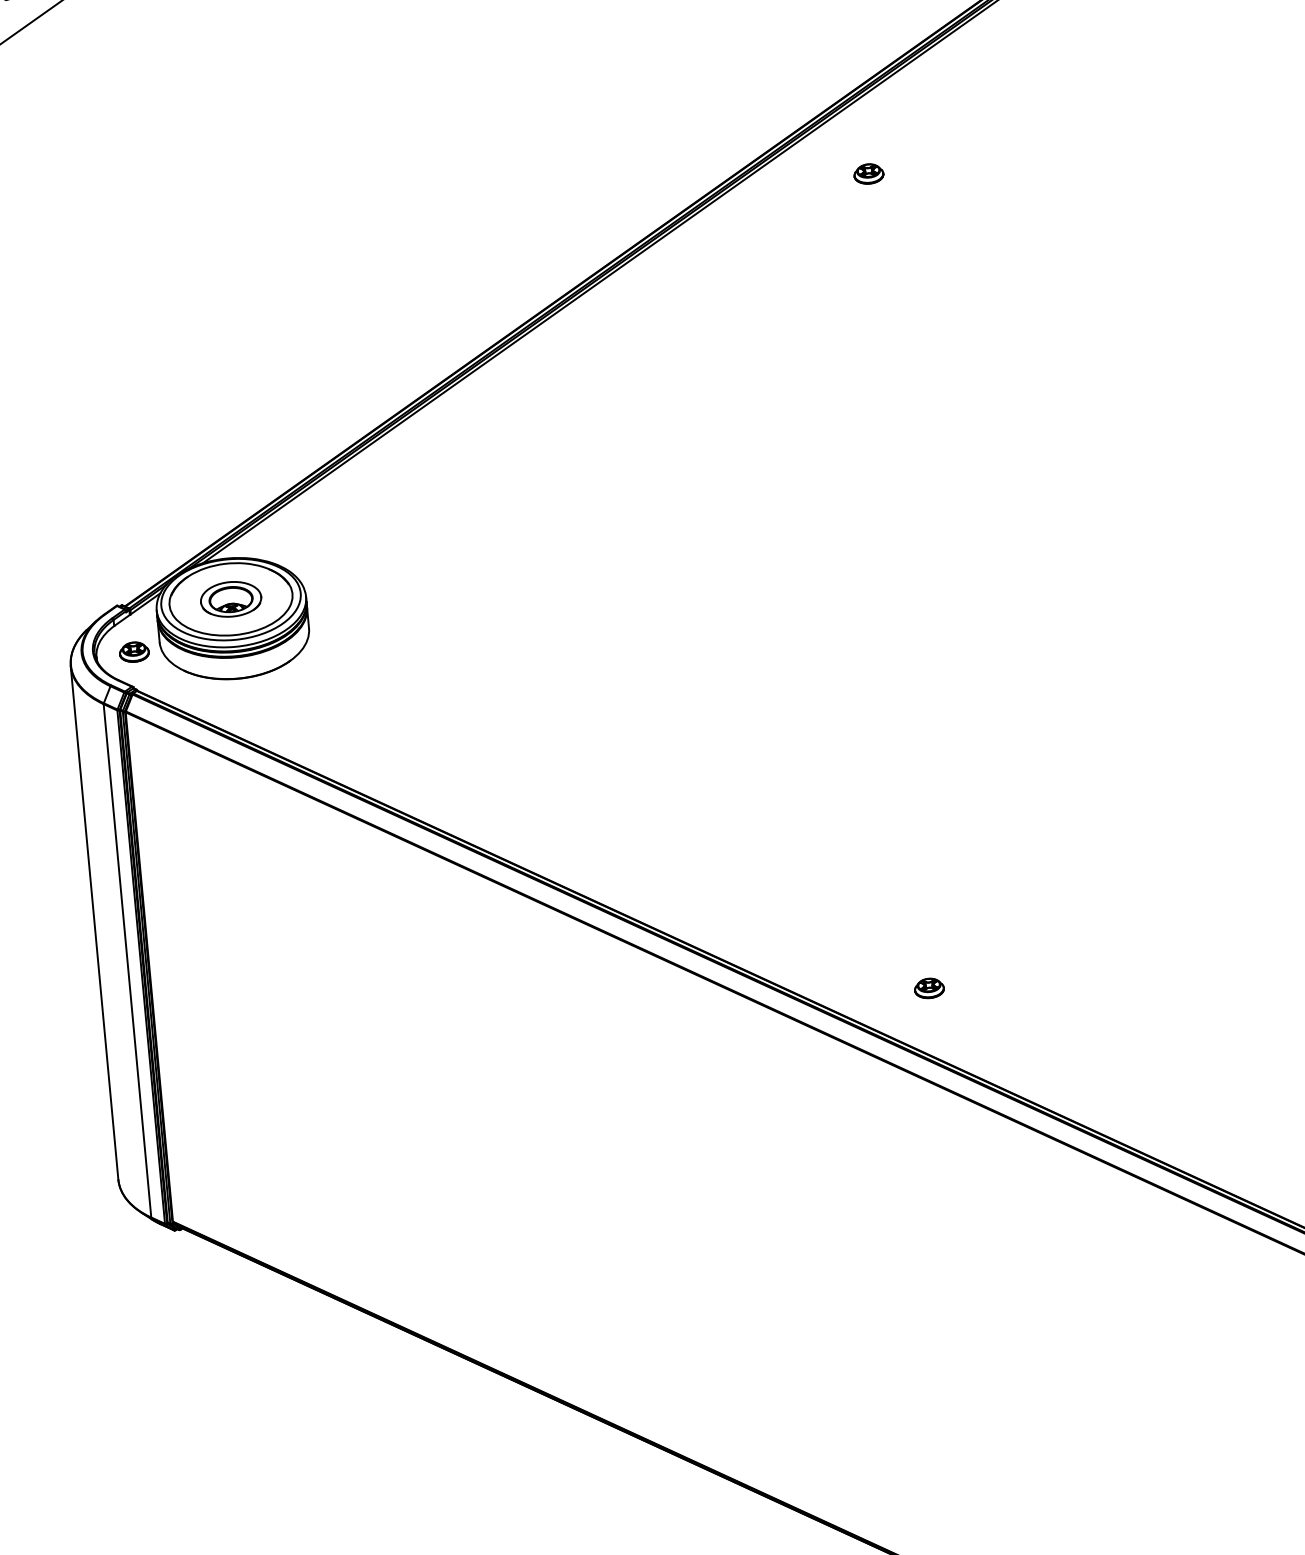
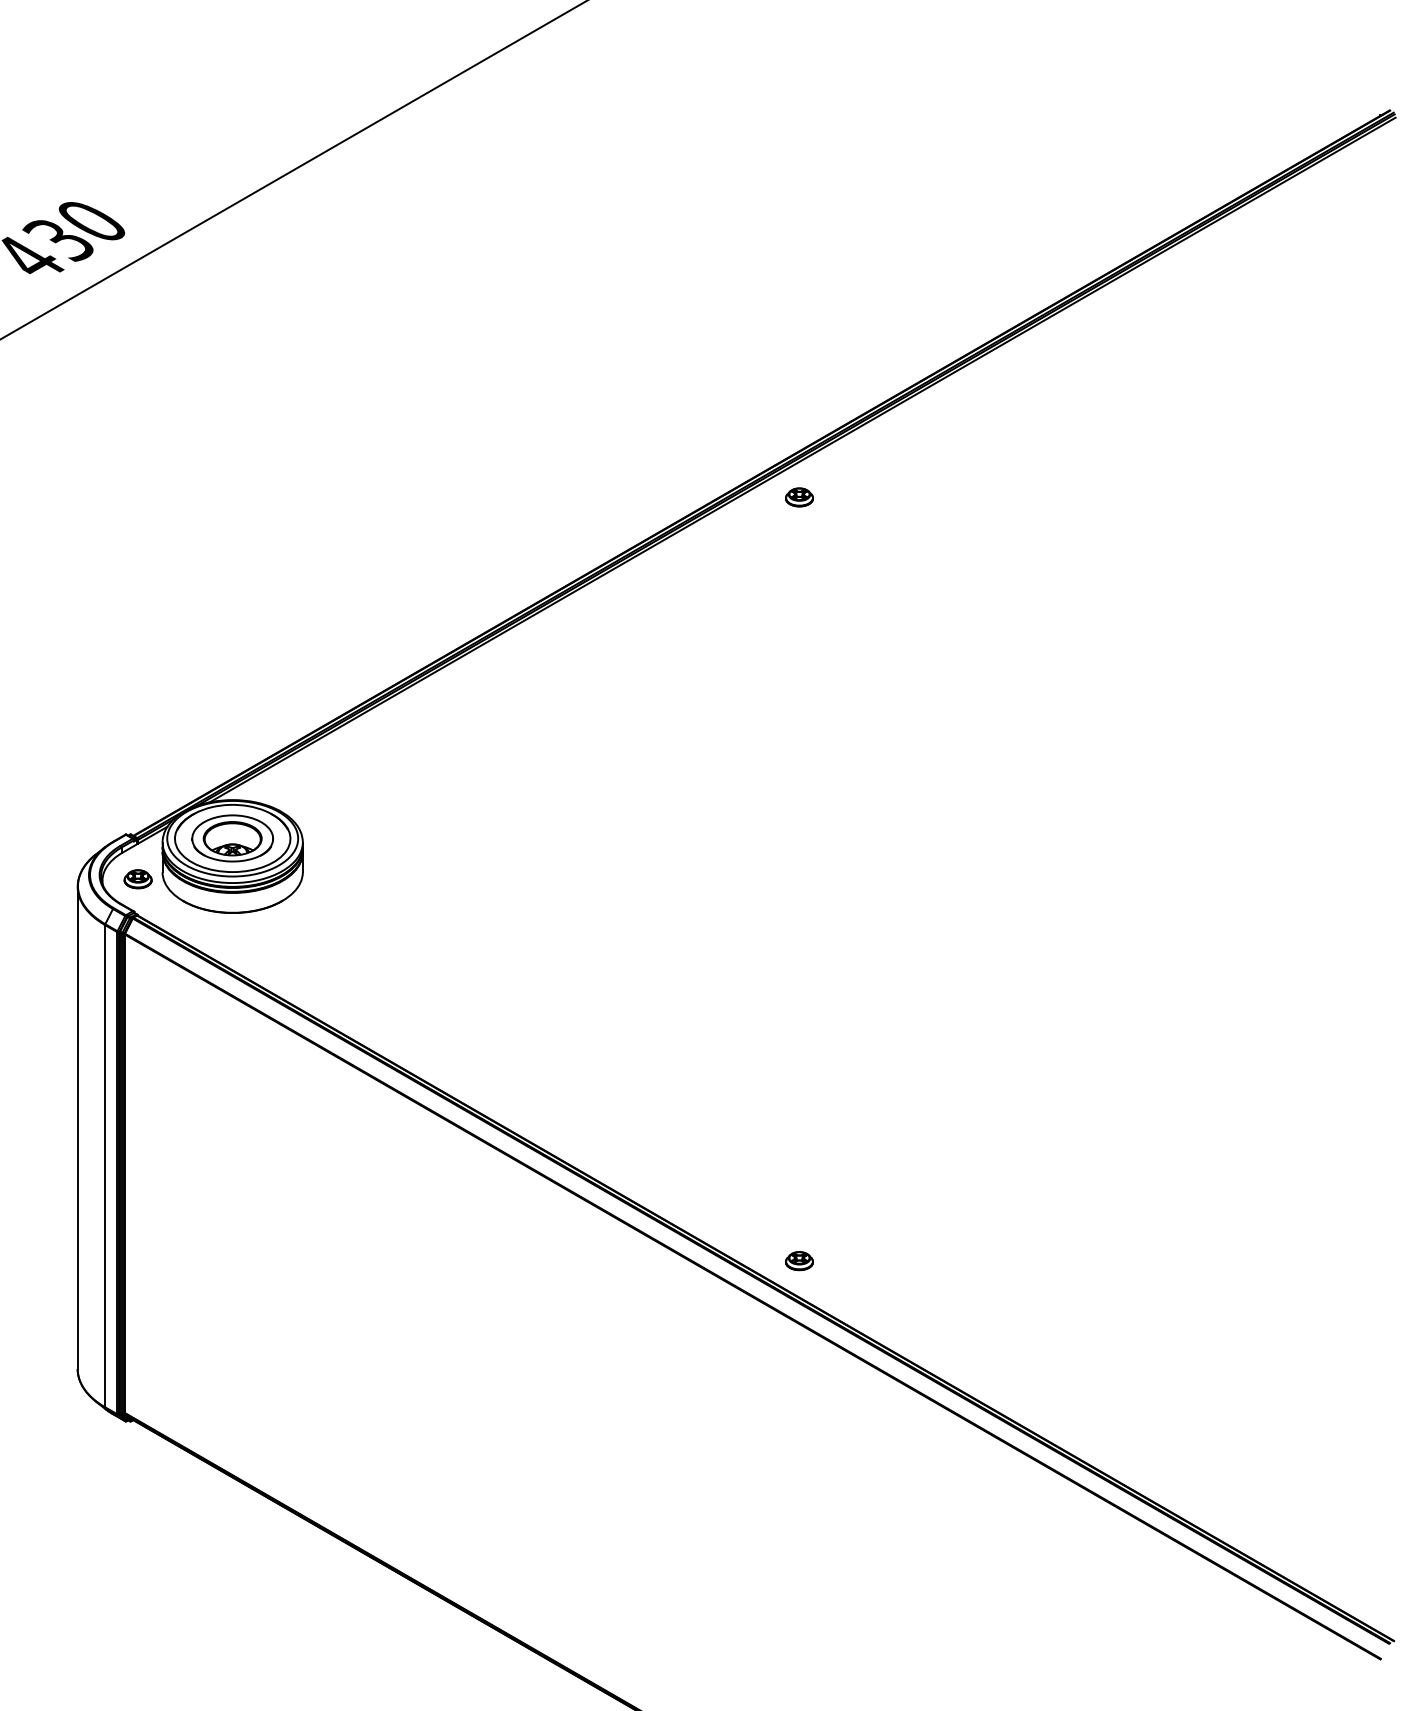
part: (868, 174) -> (799, 497), moved
part: (230, 599) -> (232, 838), size x1.43
part: (929, 988) -> (799, 1261), moved

